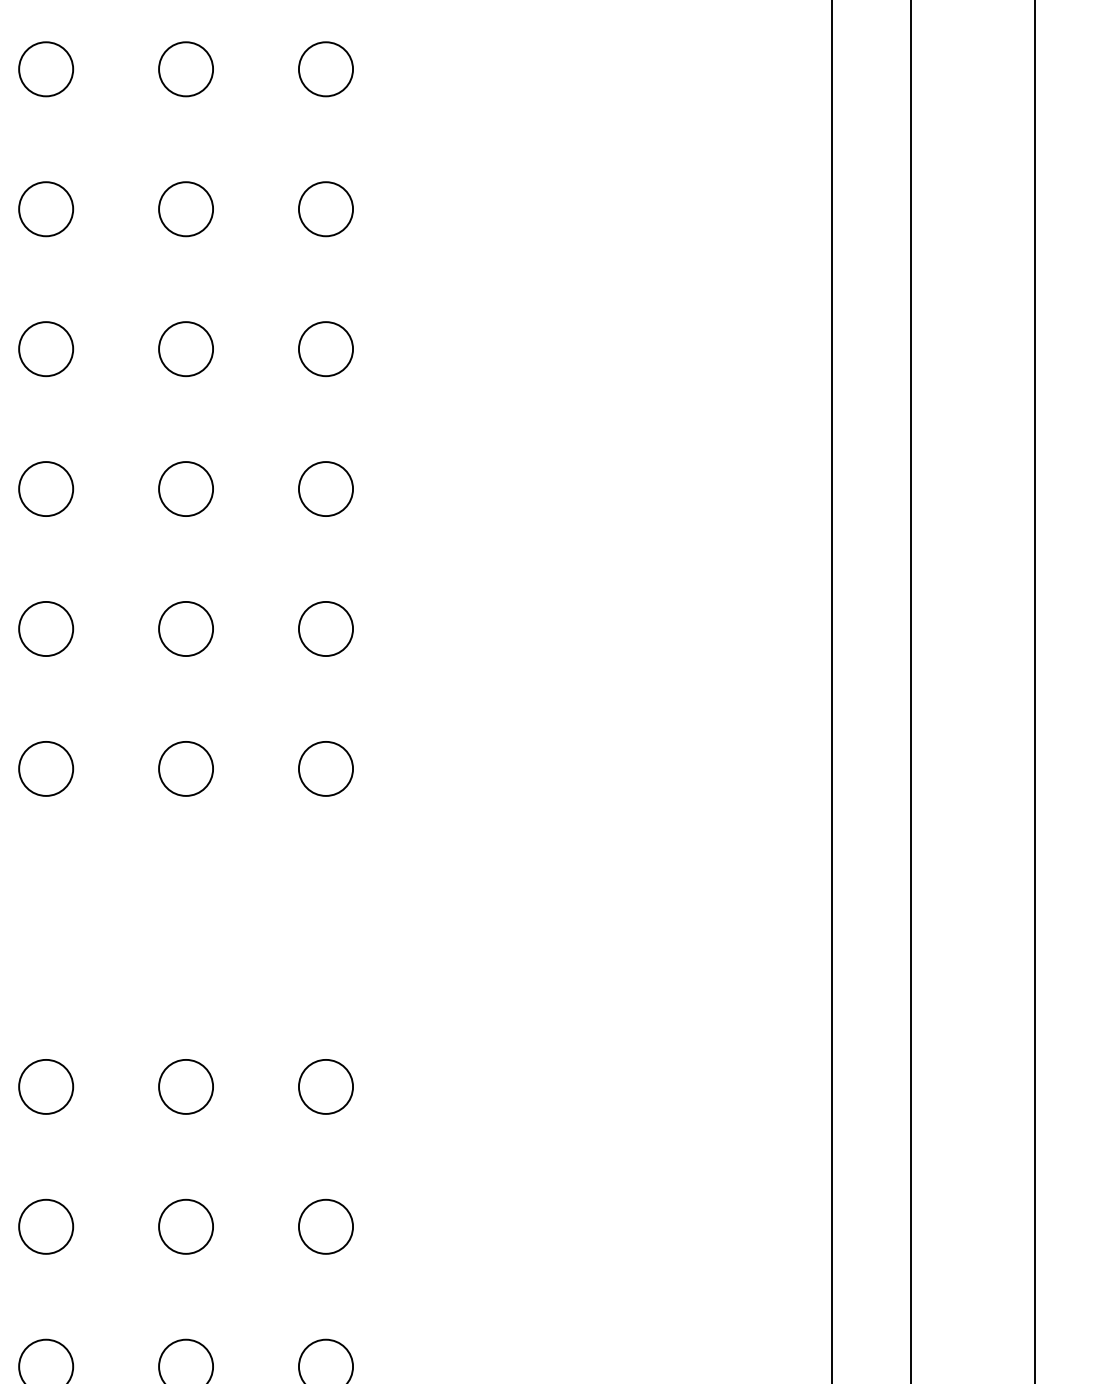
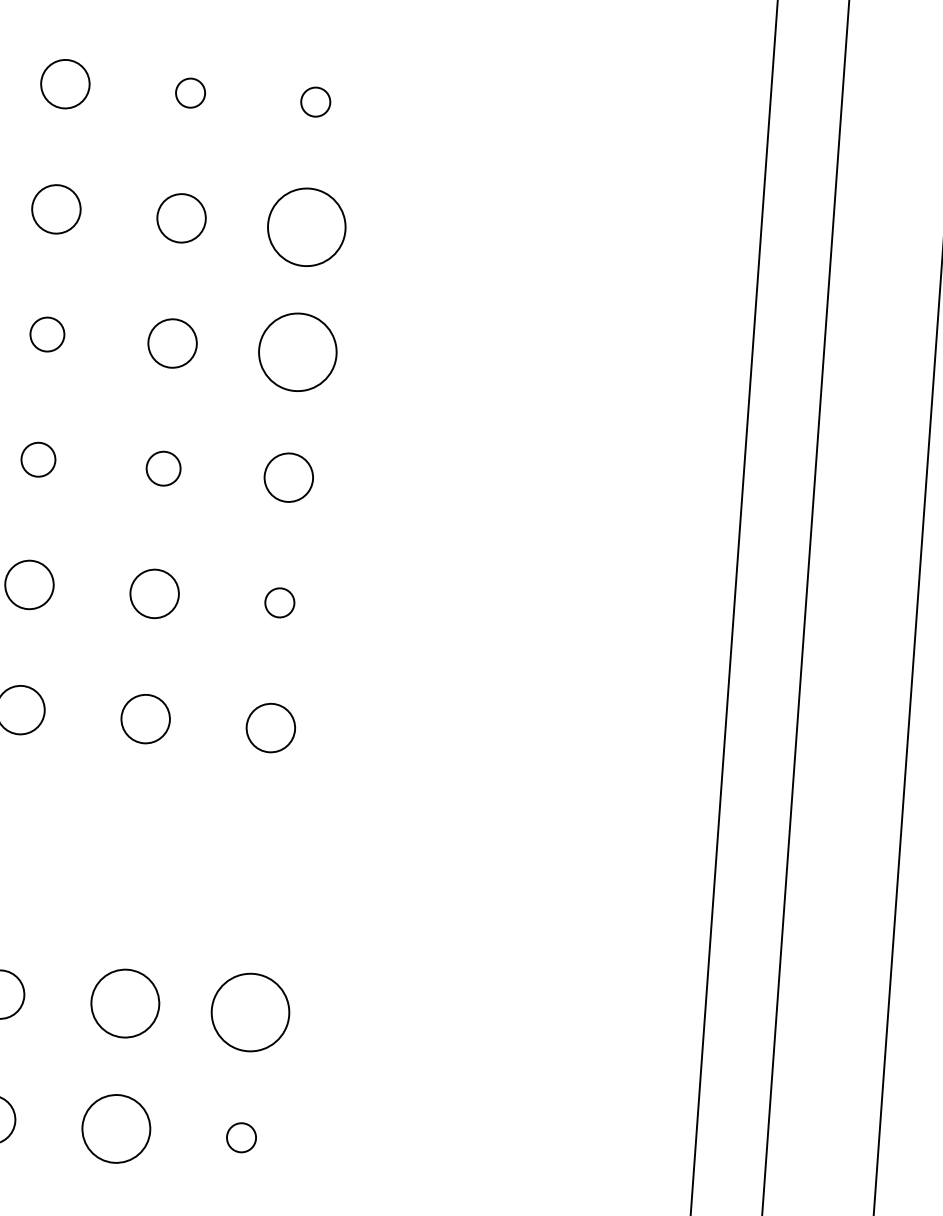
circle: (186, 69) -> (190, 93), size x0.6
circle: (325, 69) -> (315, 102), size x0.6
circle: (325, 209) -> (306, 227), size x1.6
circle: (46, 349) -> (47, 334), size x0.7
circle: (325, 349) -> (297, 352), size x1.6
circle: (185, 488) -> (163, 468), size x0.7
circle: (46, 489) -> (38, 460), size x0.7
circle: (325, 628) -> (279, 602), size x0.6
circle: (185, 1086) -> (124, 1003), size x1.4
circle: (325, 1086) -> (250, 1012), size x1.6
circle: (185, 1226) -> (115, 1128), size x1.4
circle: (325, 1226) -> (241, 1137), size x0.6

